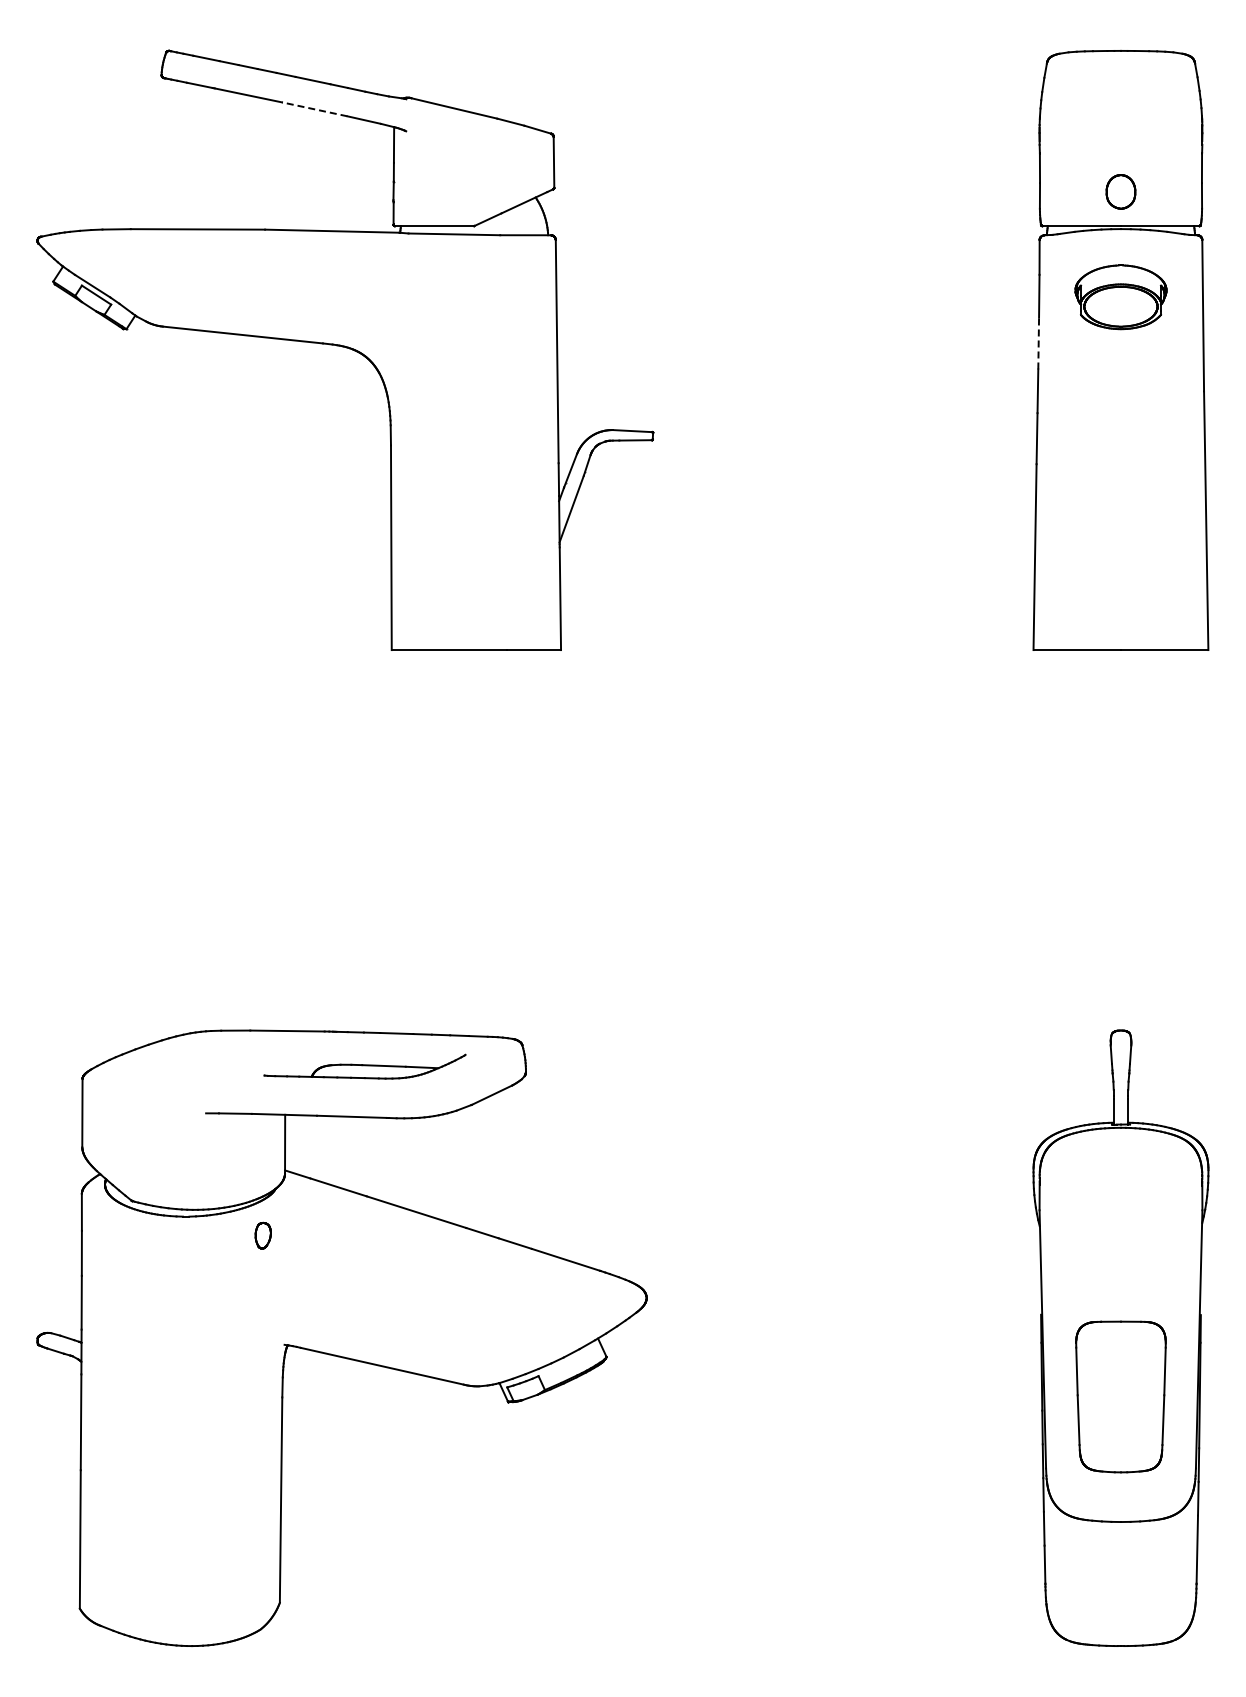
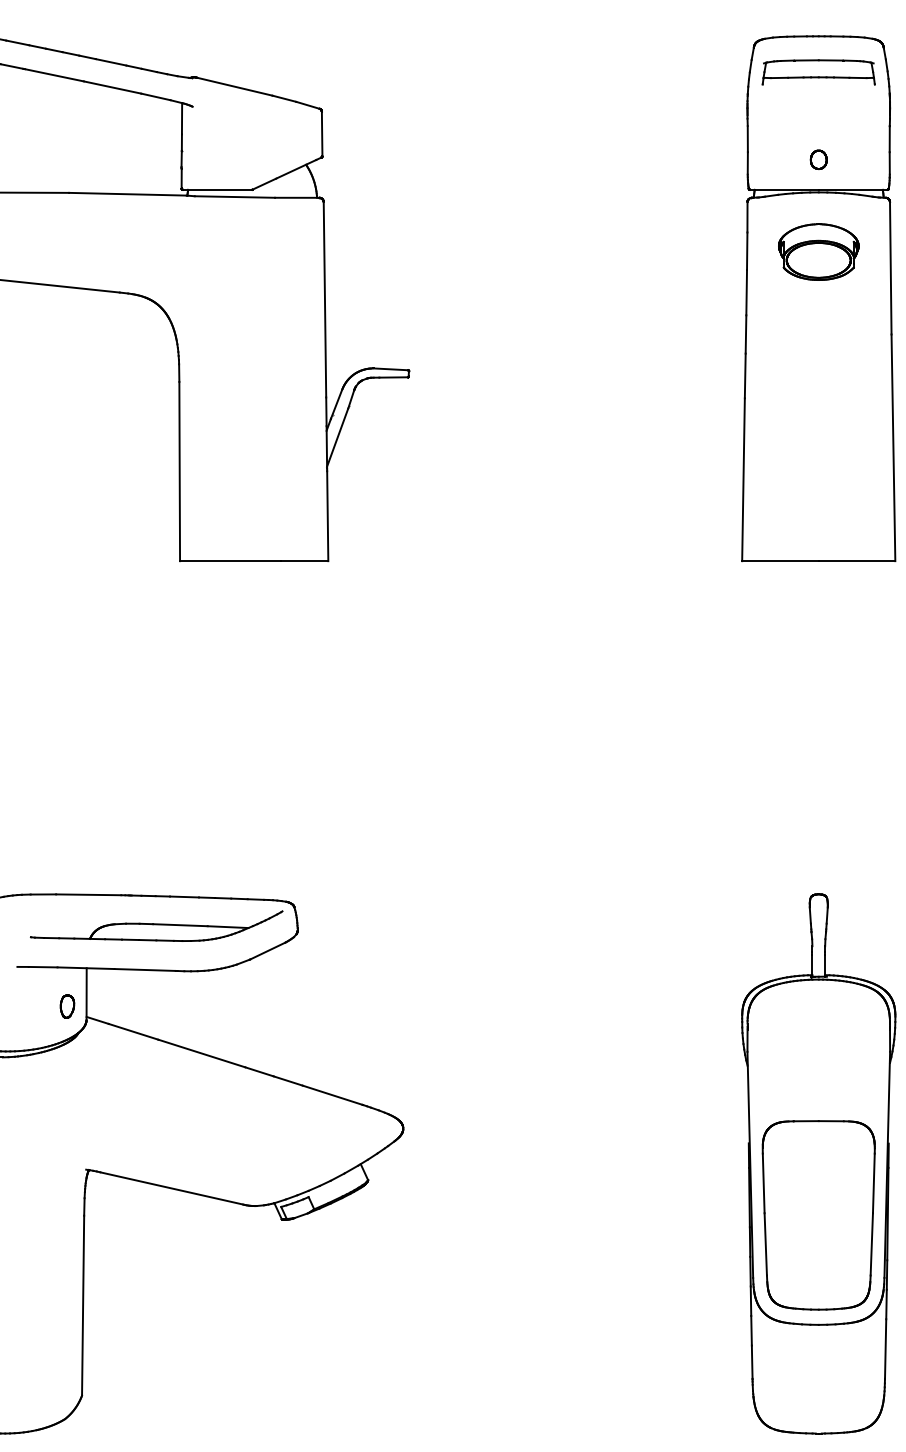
part: (1120, 91) -> (818, 71), added
line: (314, 109) -> (112, 87), dashed -> solid
part: (1120, 191) -> (818, 159), size x0.62
line: (1038, 343) -> (746, 292), dashed -> solid
part: (364, 1066) -> (156, 925), size x1.43
part: (262, 1235) -> (66, 1006), moved
part: (1120, 1396) -> (818, 1214), size x1.43

